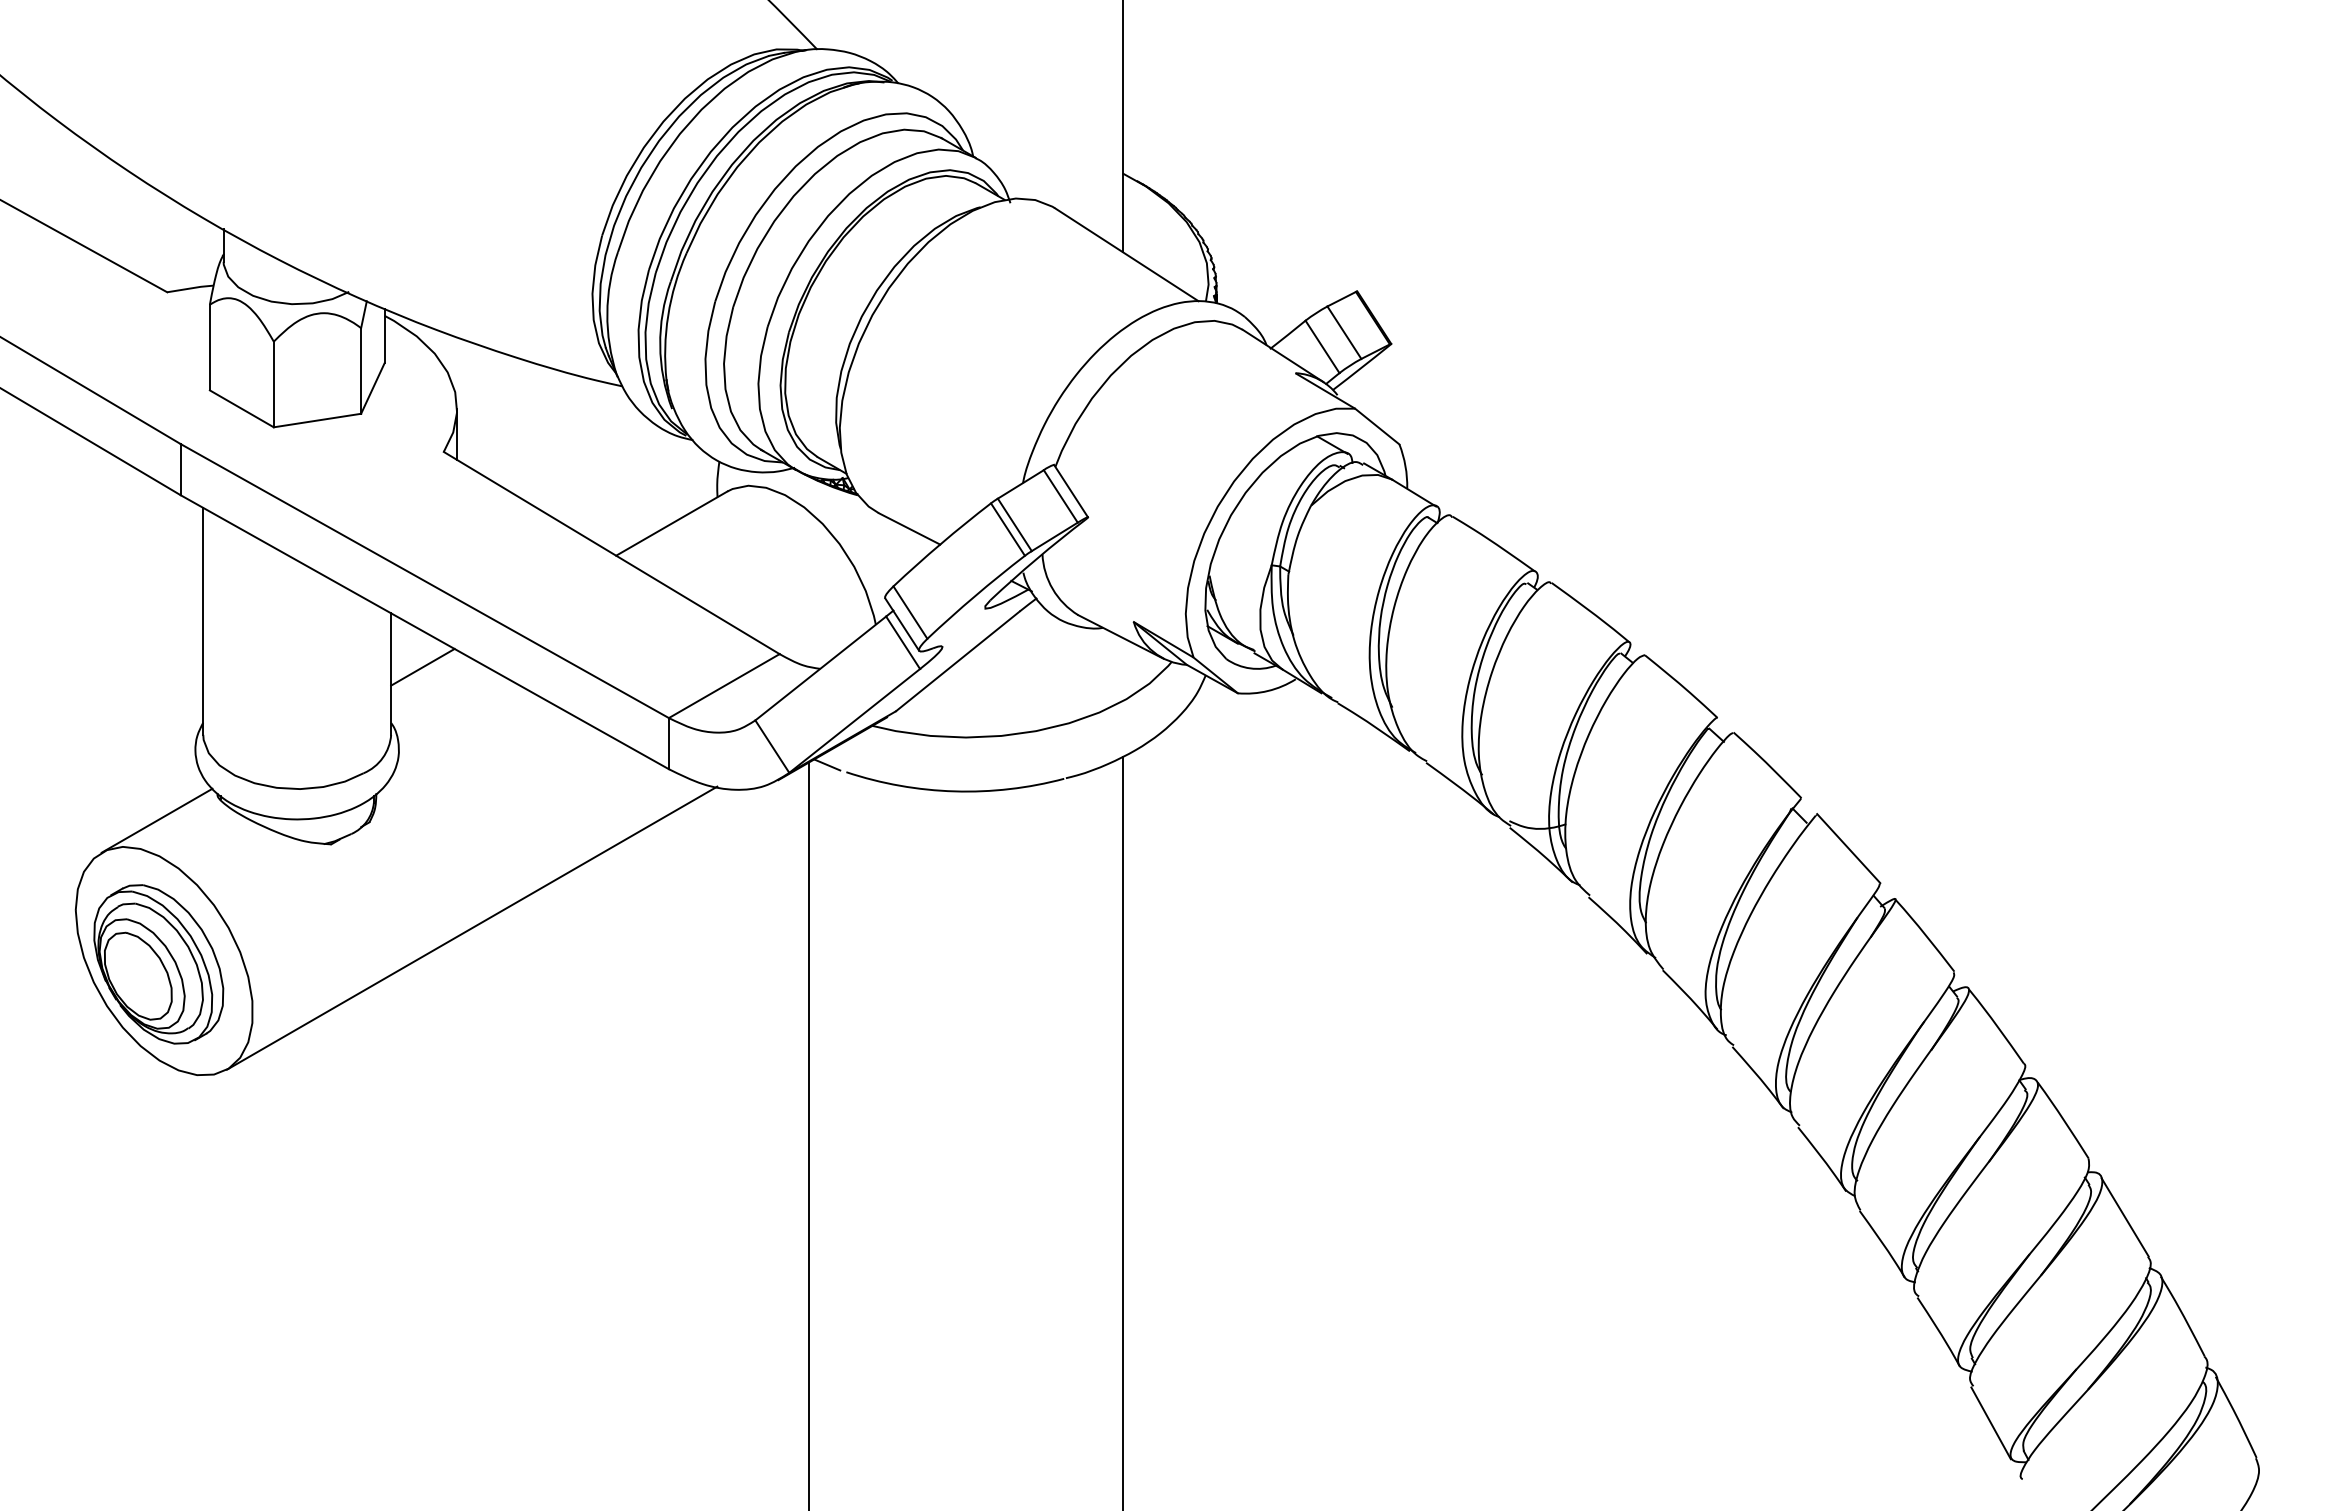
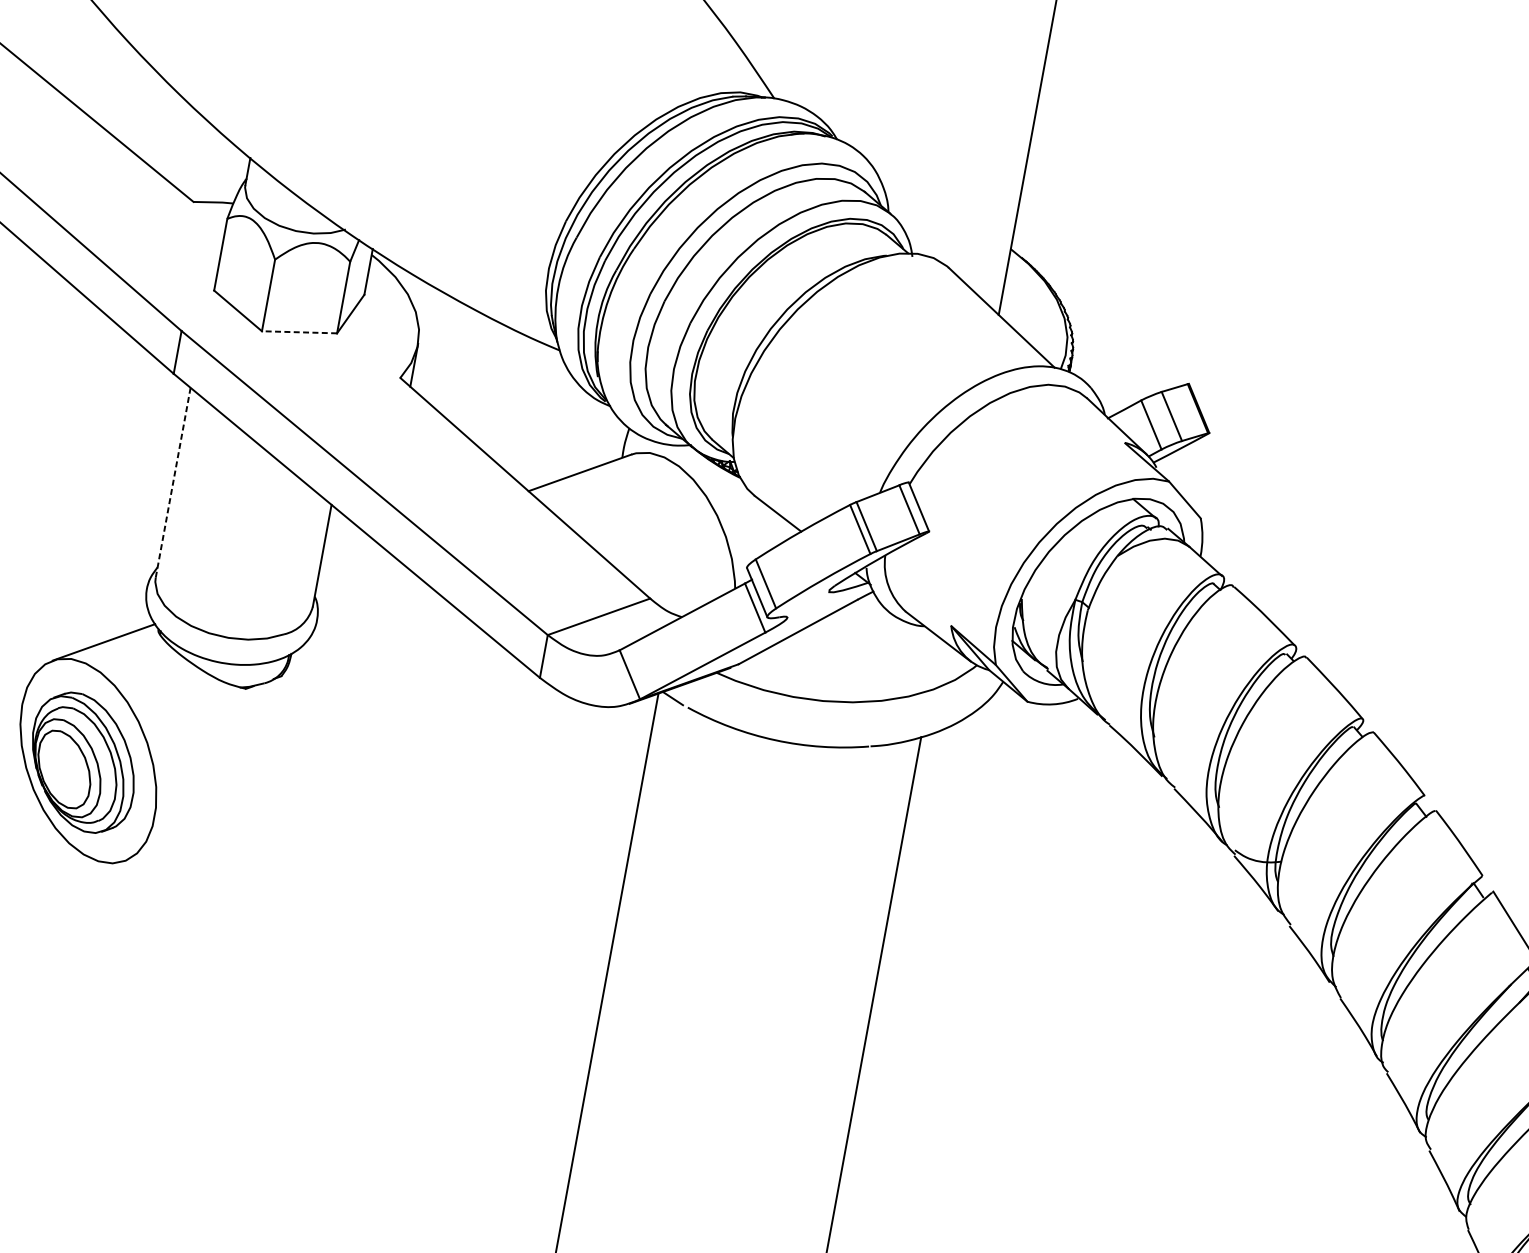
line: (316, 420) -> (298, 332), solid -> dashed
line: (203, 621) -> (173, 482), solid -> dashed
line: (422, 666) -> (349, 554), removed
line: (471, 927) -> (350, 779), removed

